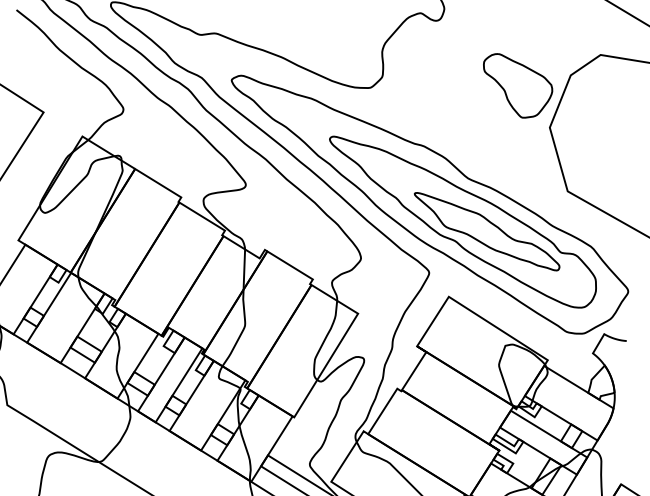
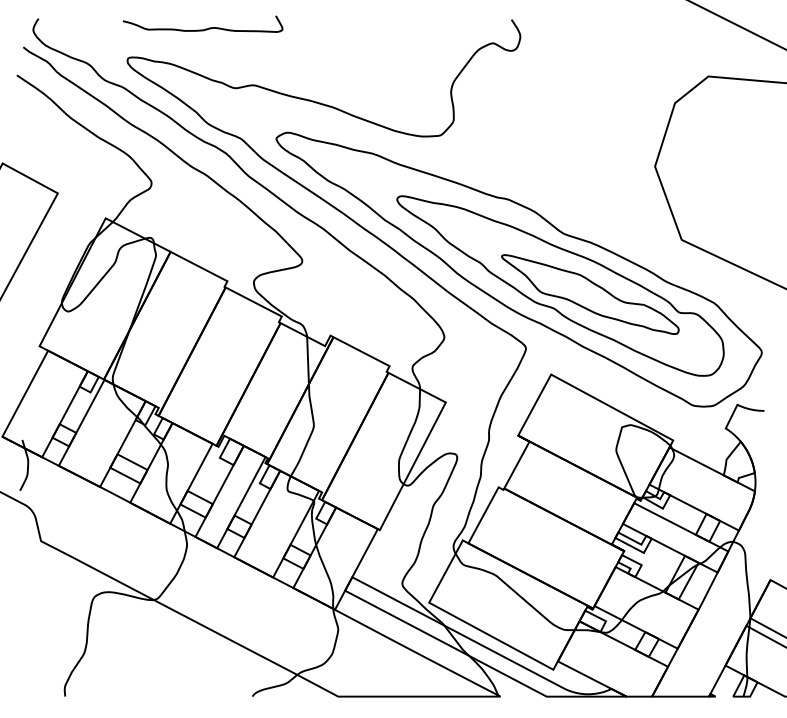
part: (517, 86) -> (613, 120), removed

